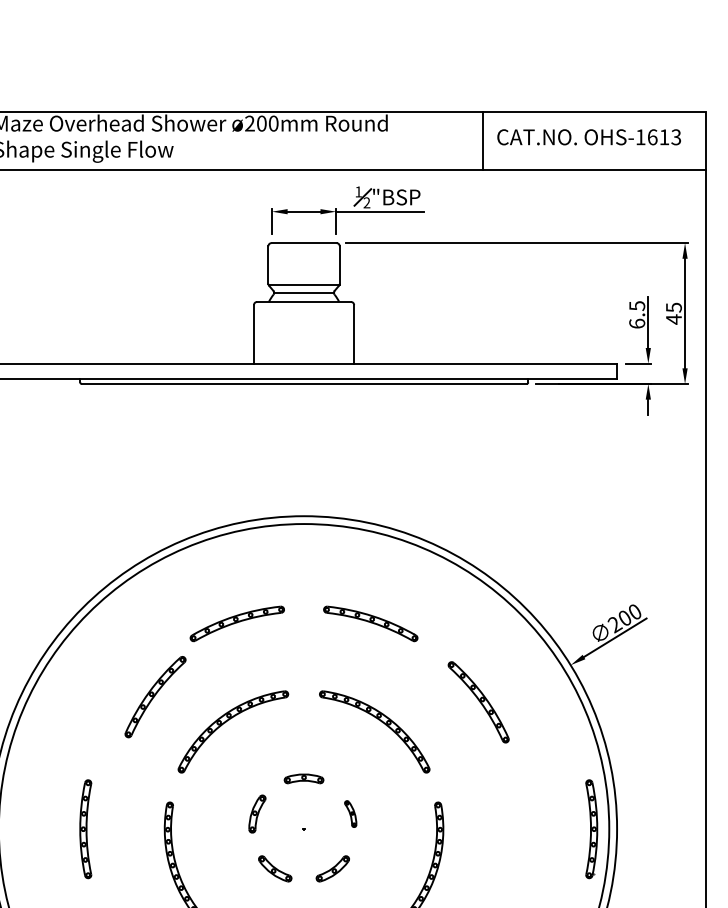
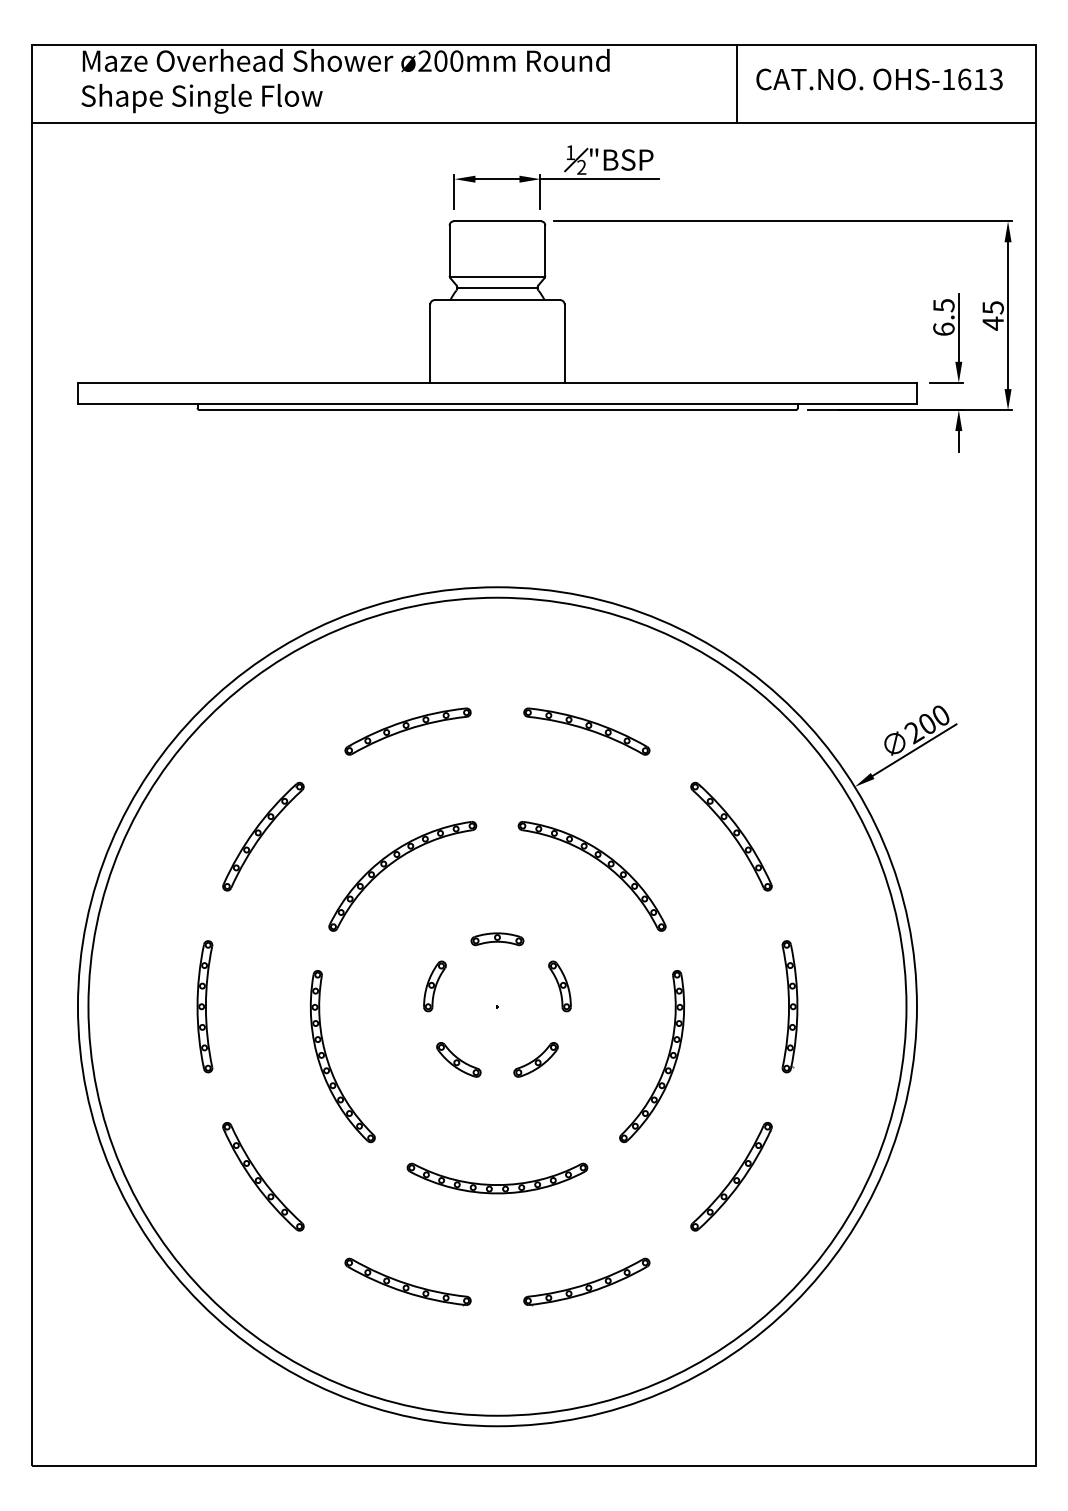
part: (155, 696) -> (263, 836), moved
part: (350, 814) -> (559, 986), size x1.43
part: (591, 829) -> (789, 1006), moved

